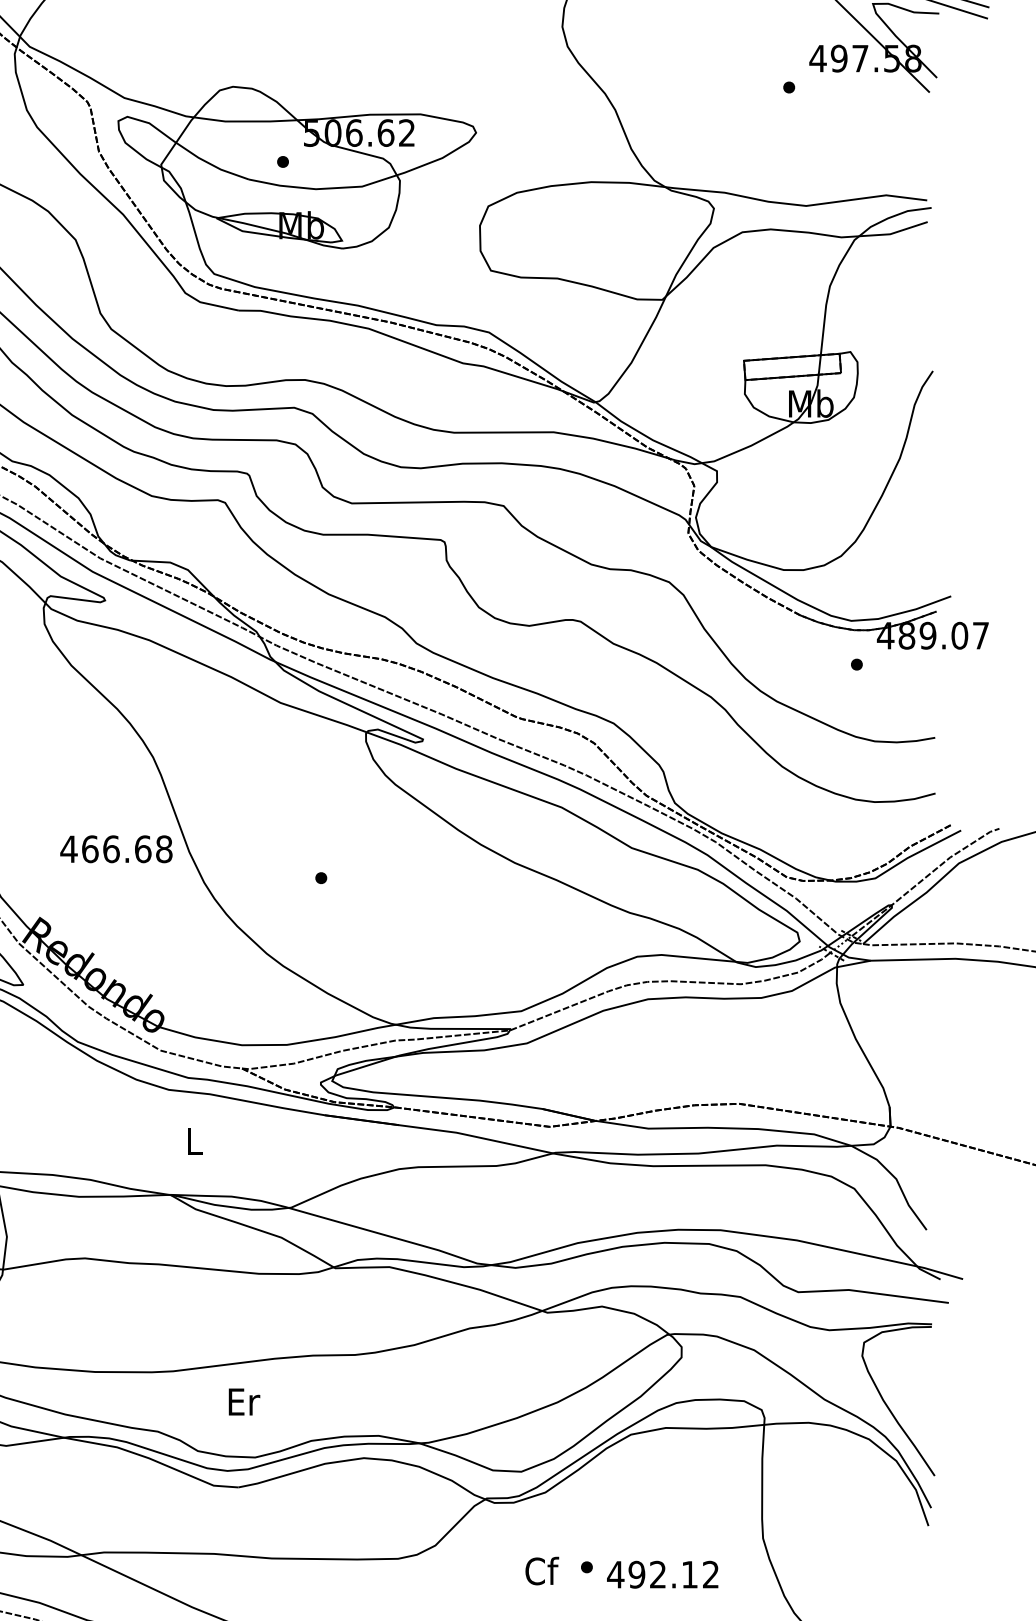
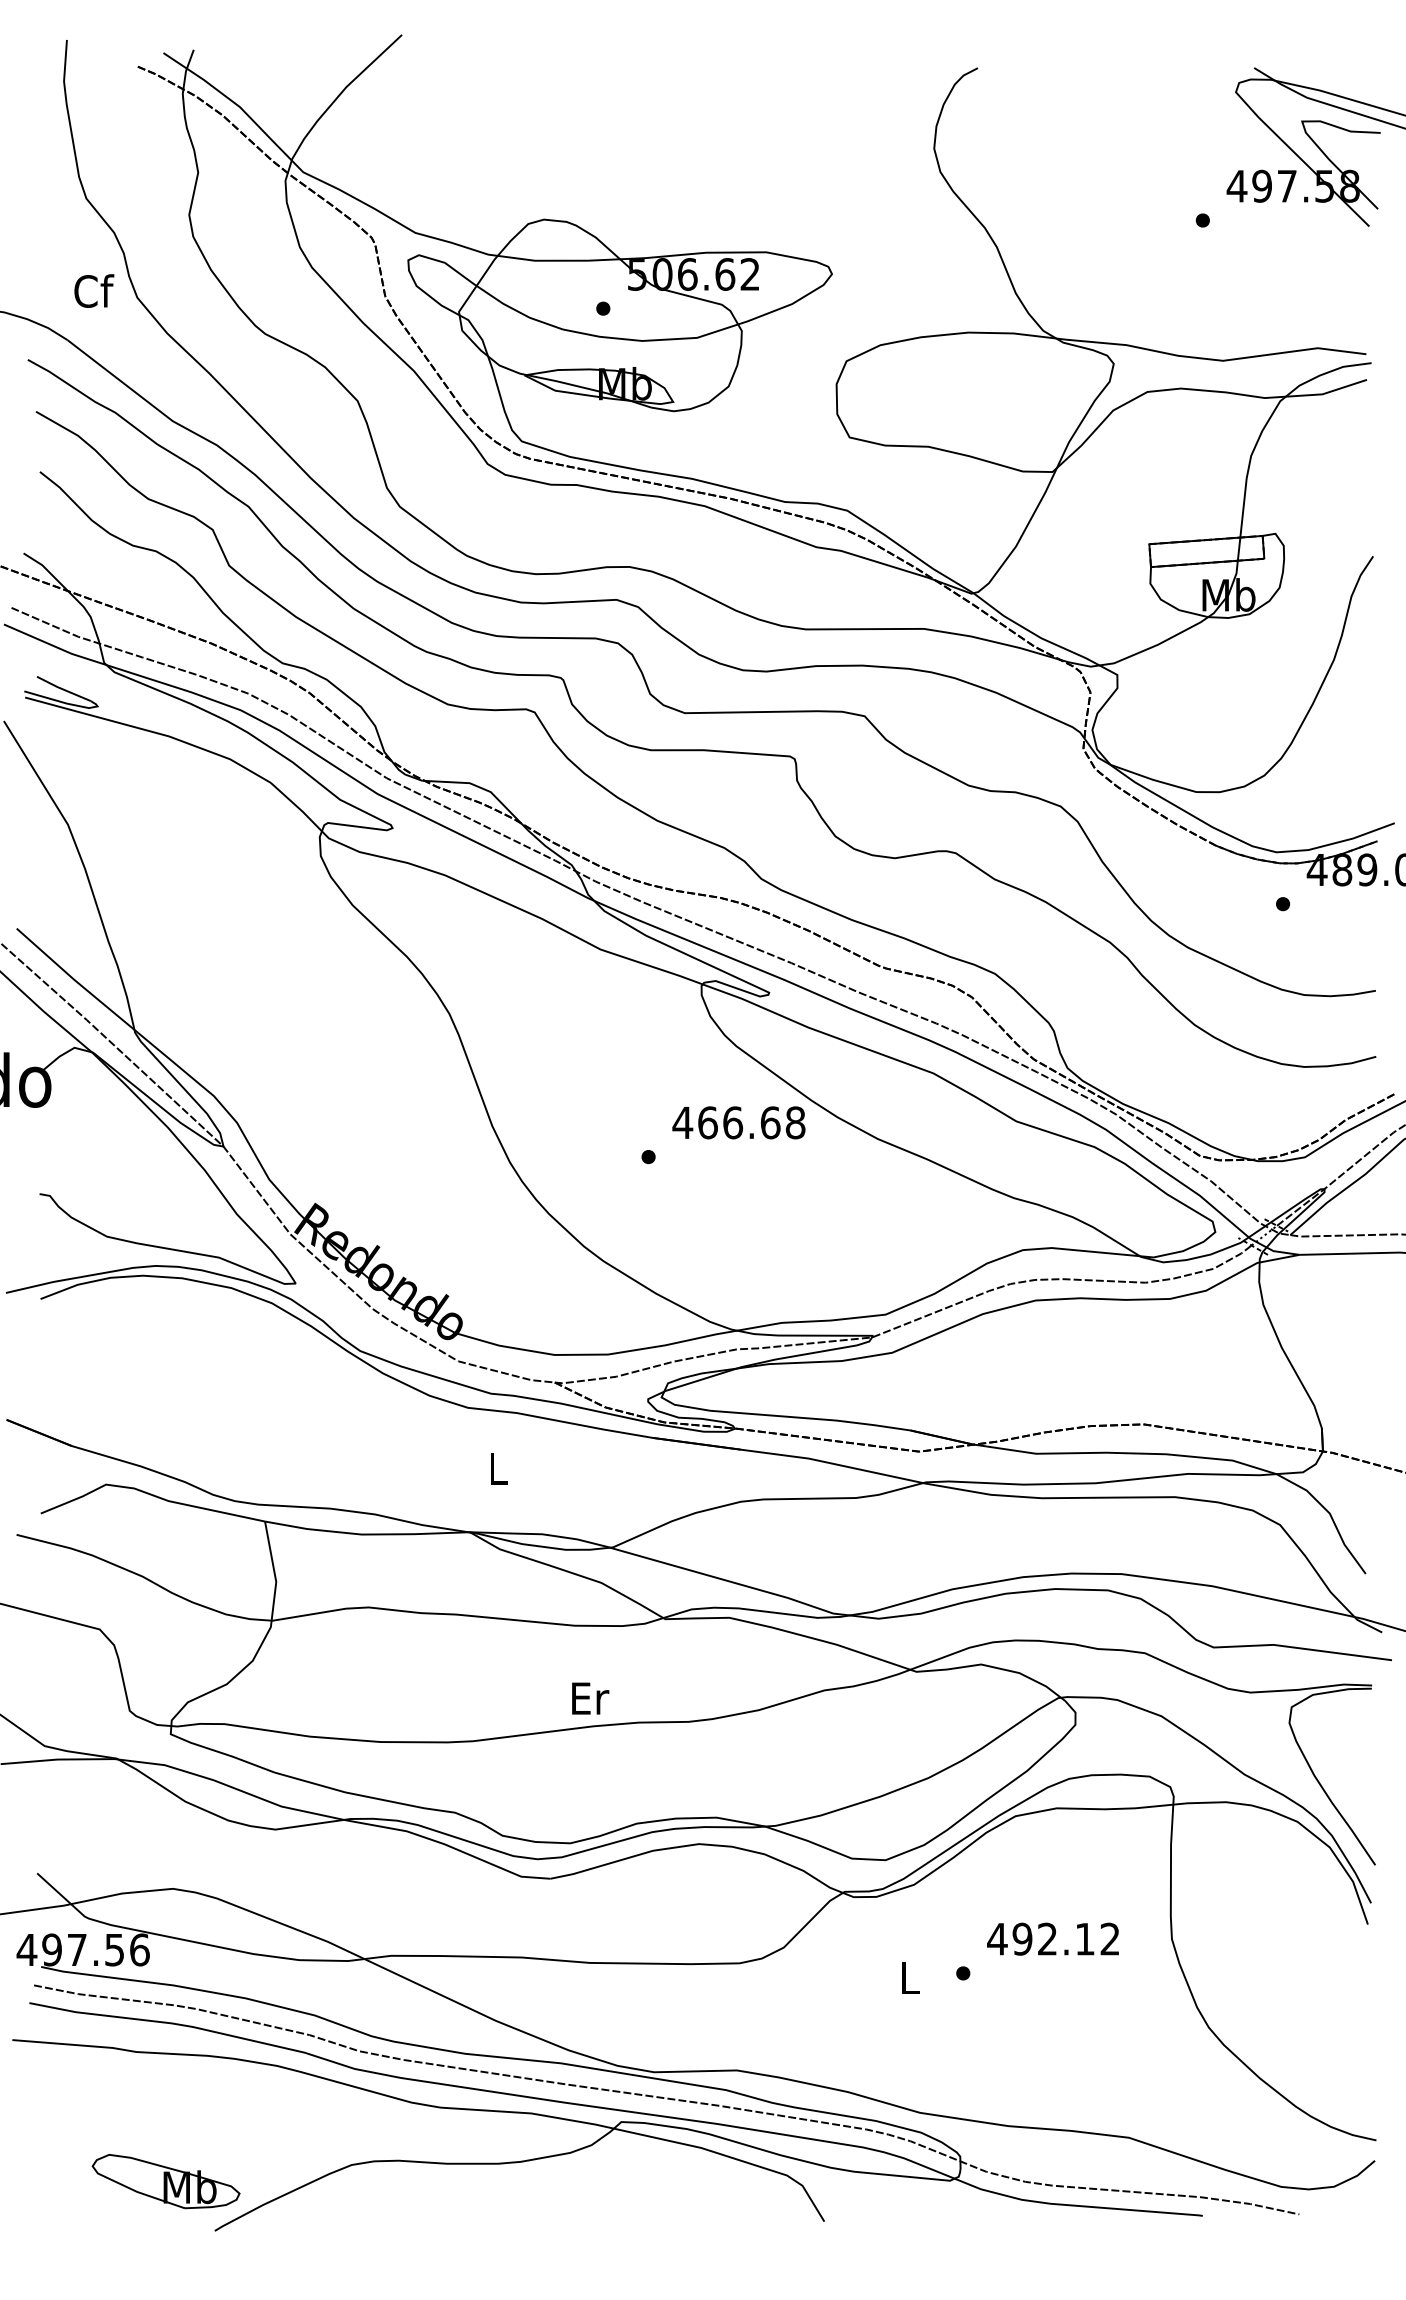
text: (116, 848) -> (738, 1122), moved
text: (244, 1401) -> (590, 1698), moved
text: (542, 1570) -> (910, 1977), Cf -> L
text: (662, 1574) -> (1052, 1938), moved

